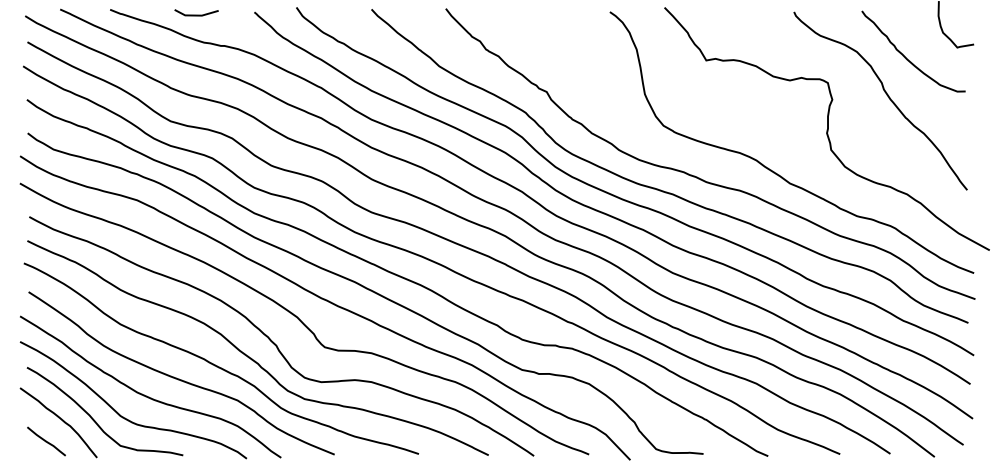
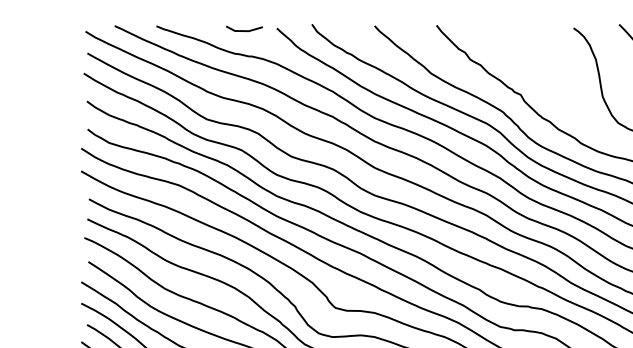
line: (196, 14) -> (244, 30), moved

